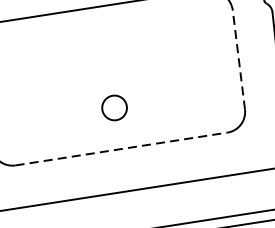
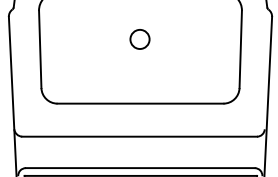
line: (238, 60) -> (240, 49), dashed -> solid
circle: (113, 108) -> (139, 39), moved
line: (121, 148) -> (140, 103), dashed -> solid

